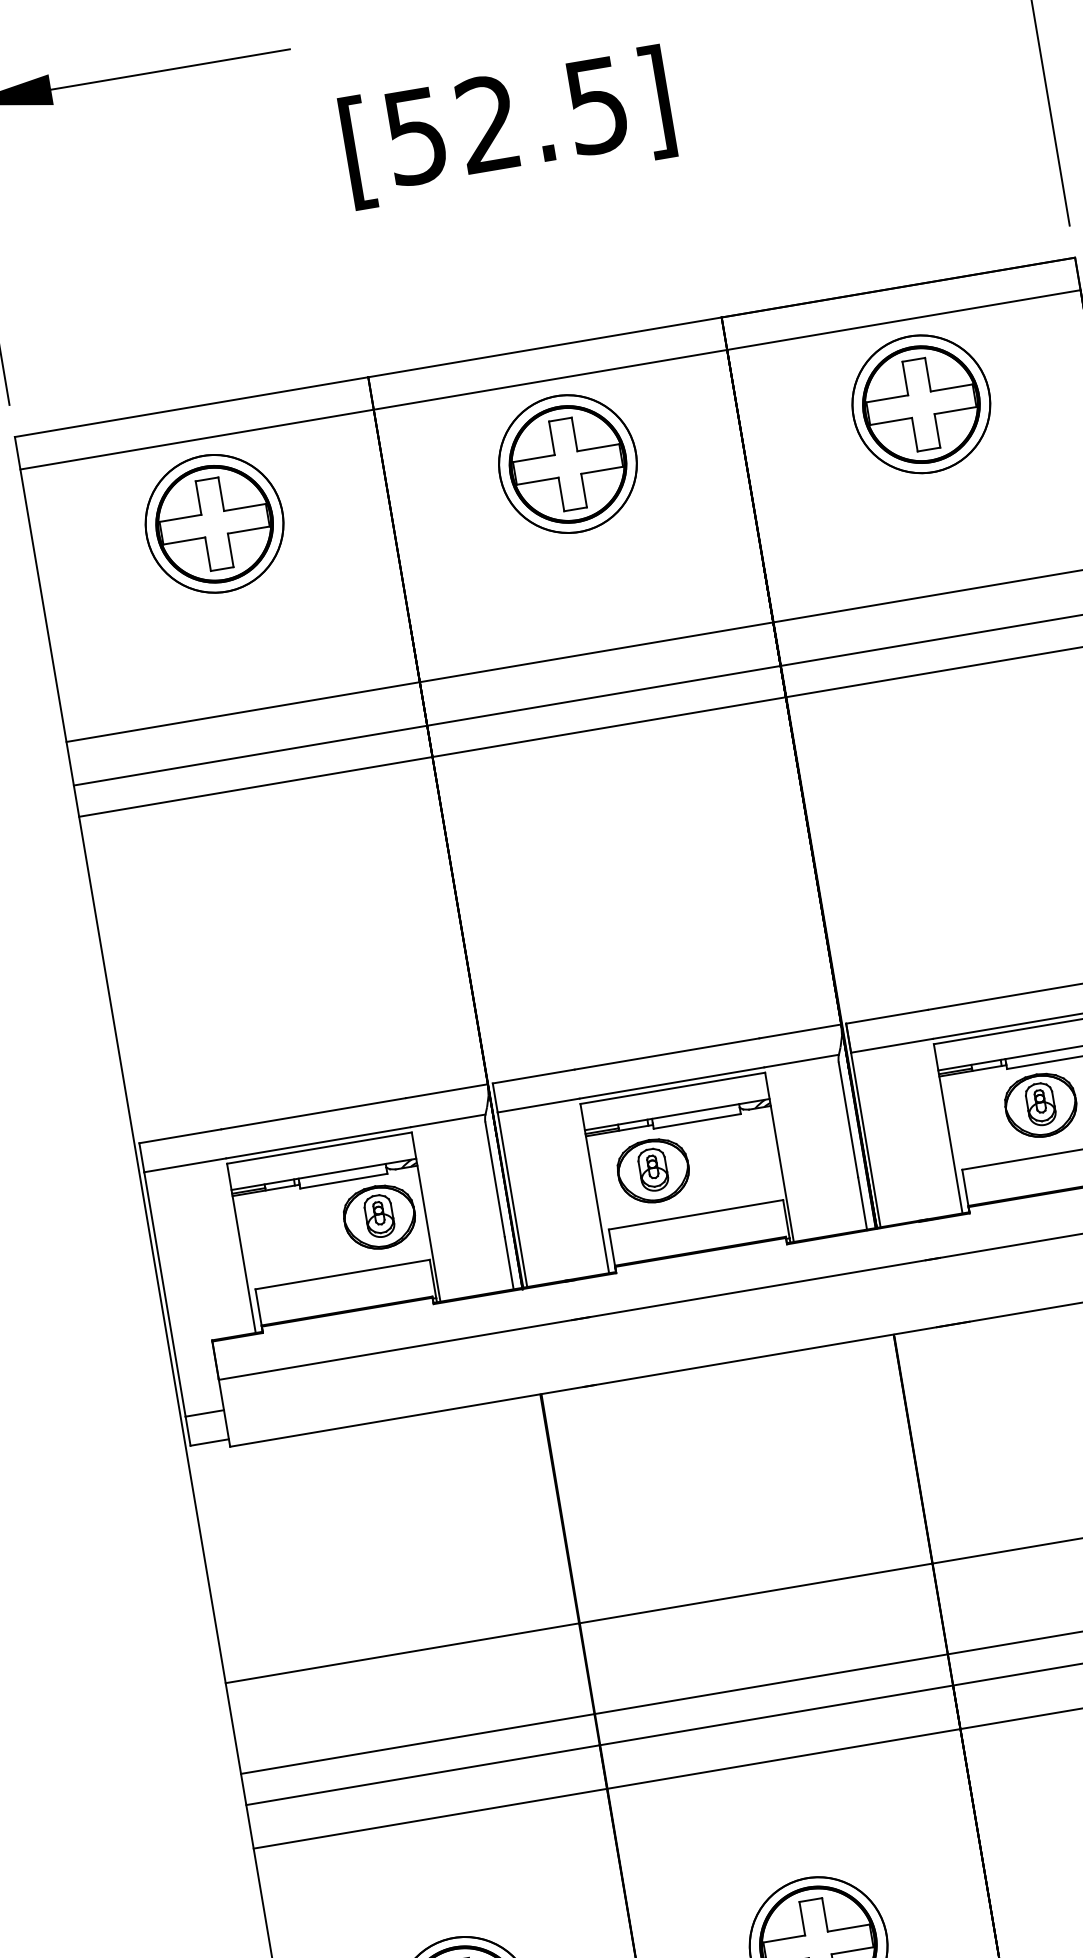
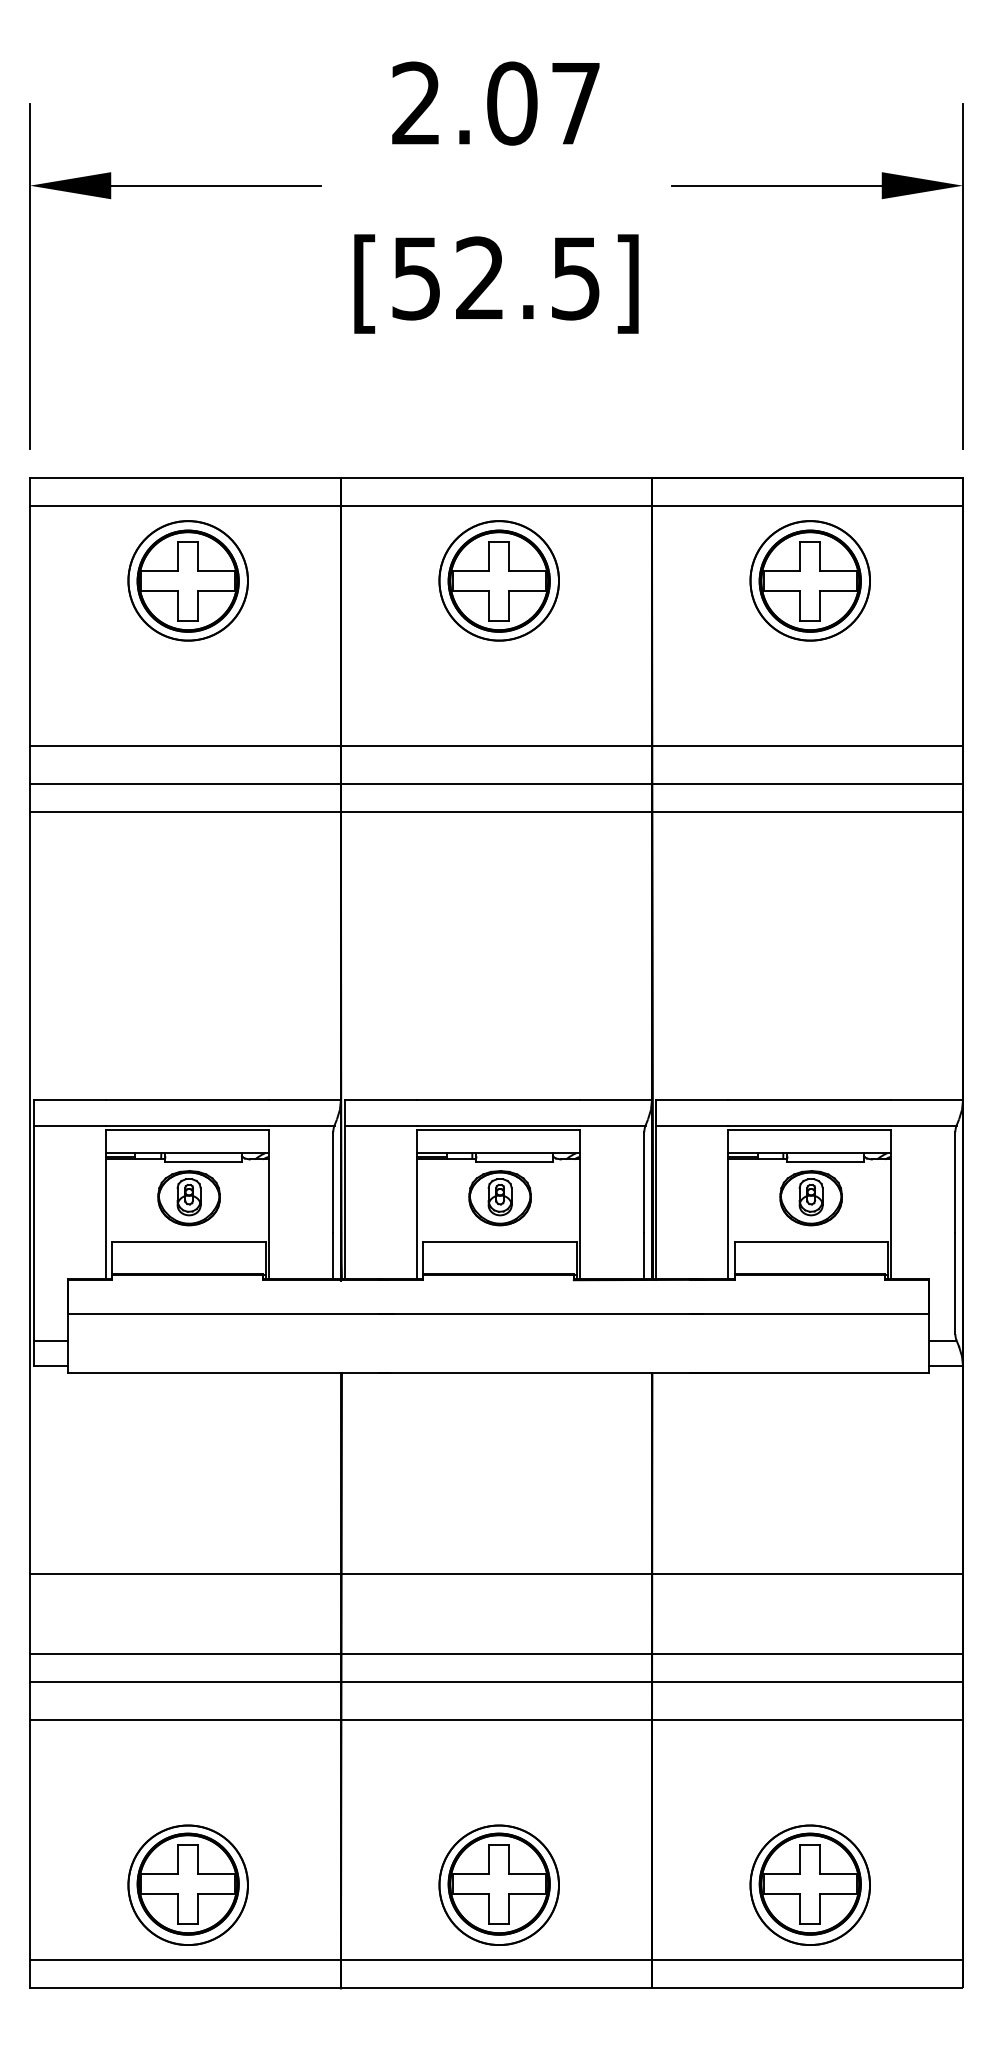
part: (652, 1171) -> (499, 1198), moved
part: (379, 1217) -> (188, 1198), moved

